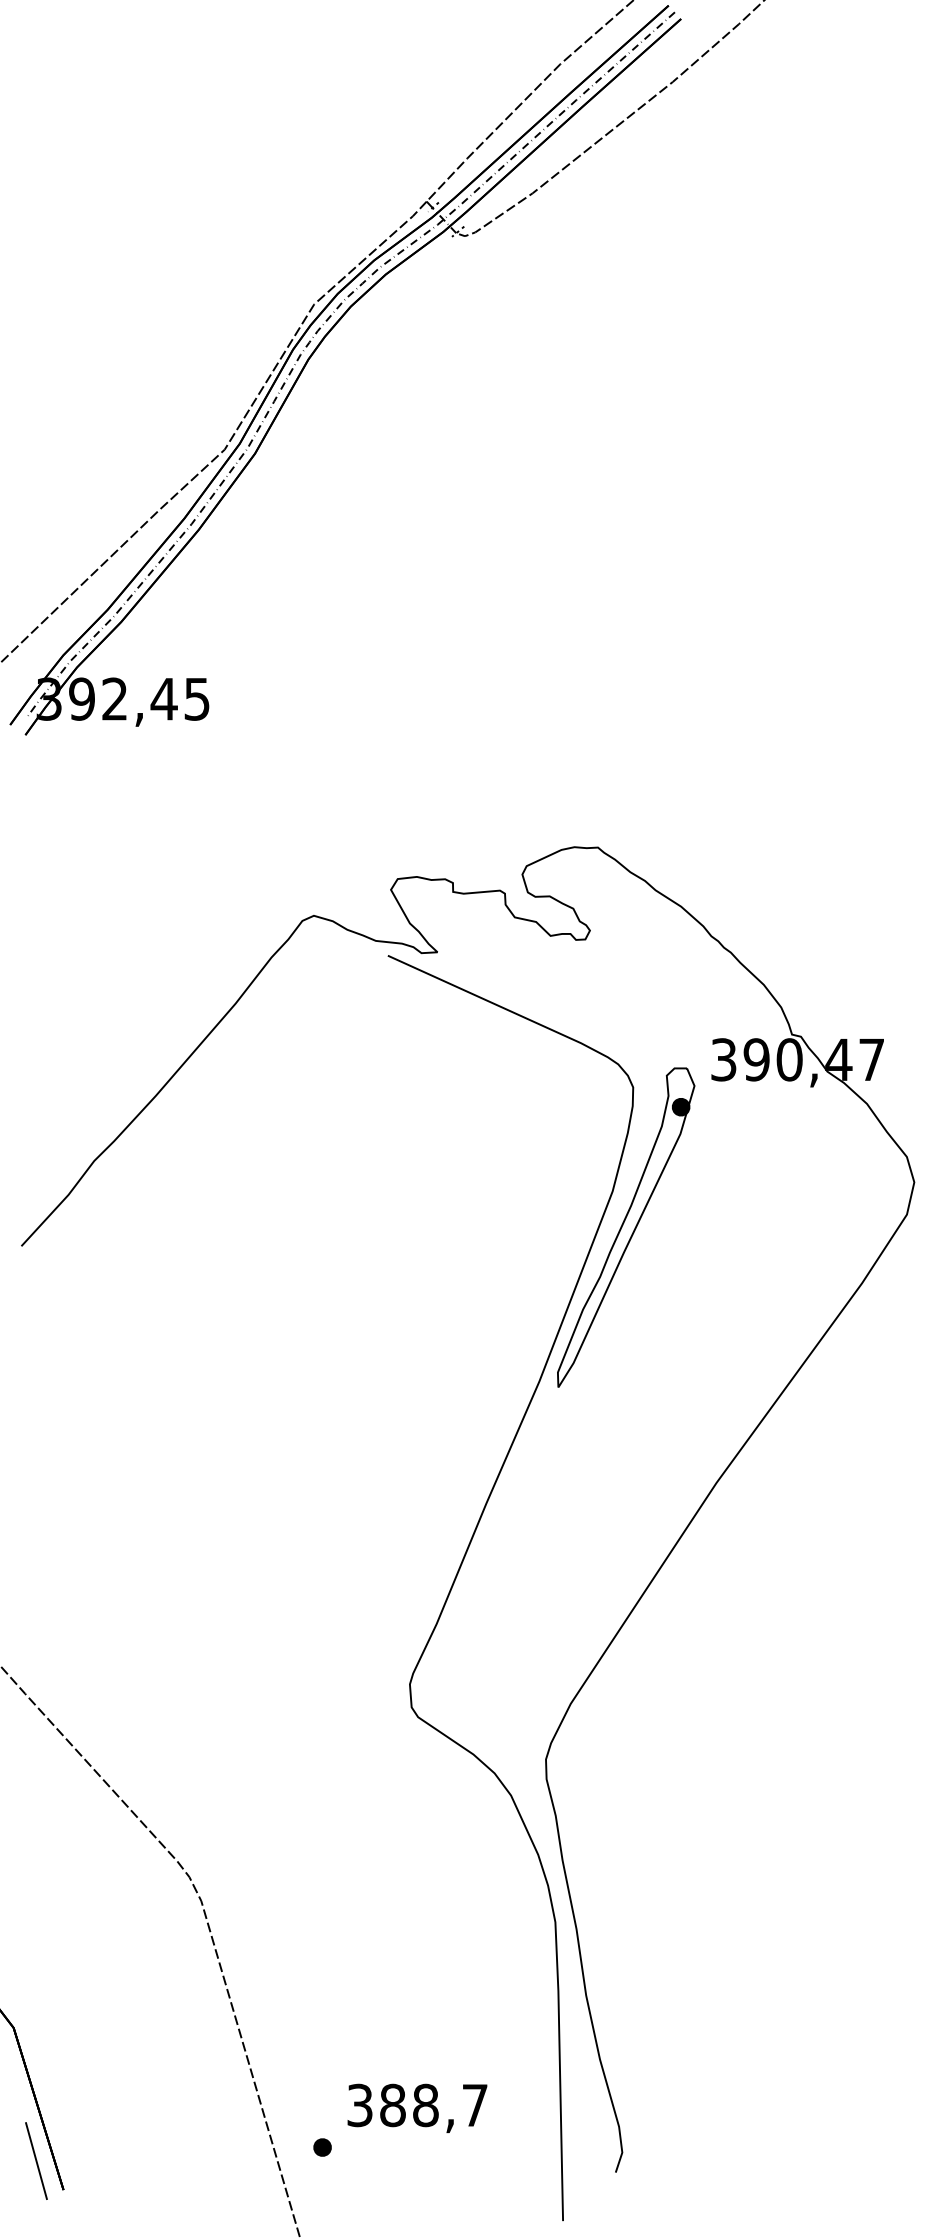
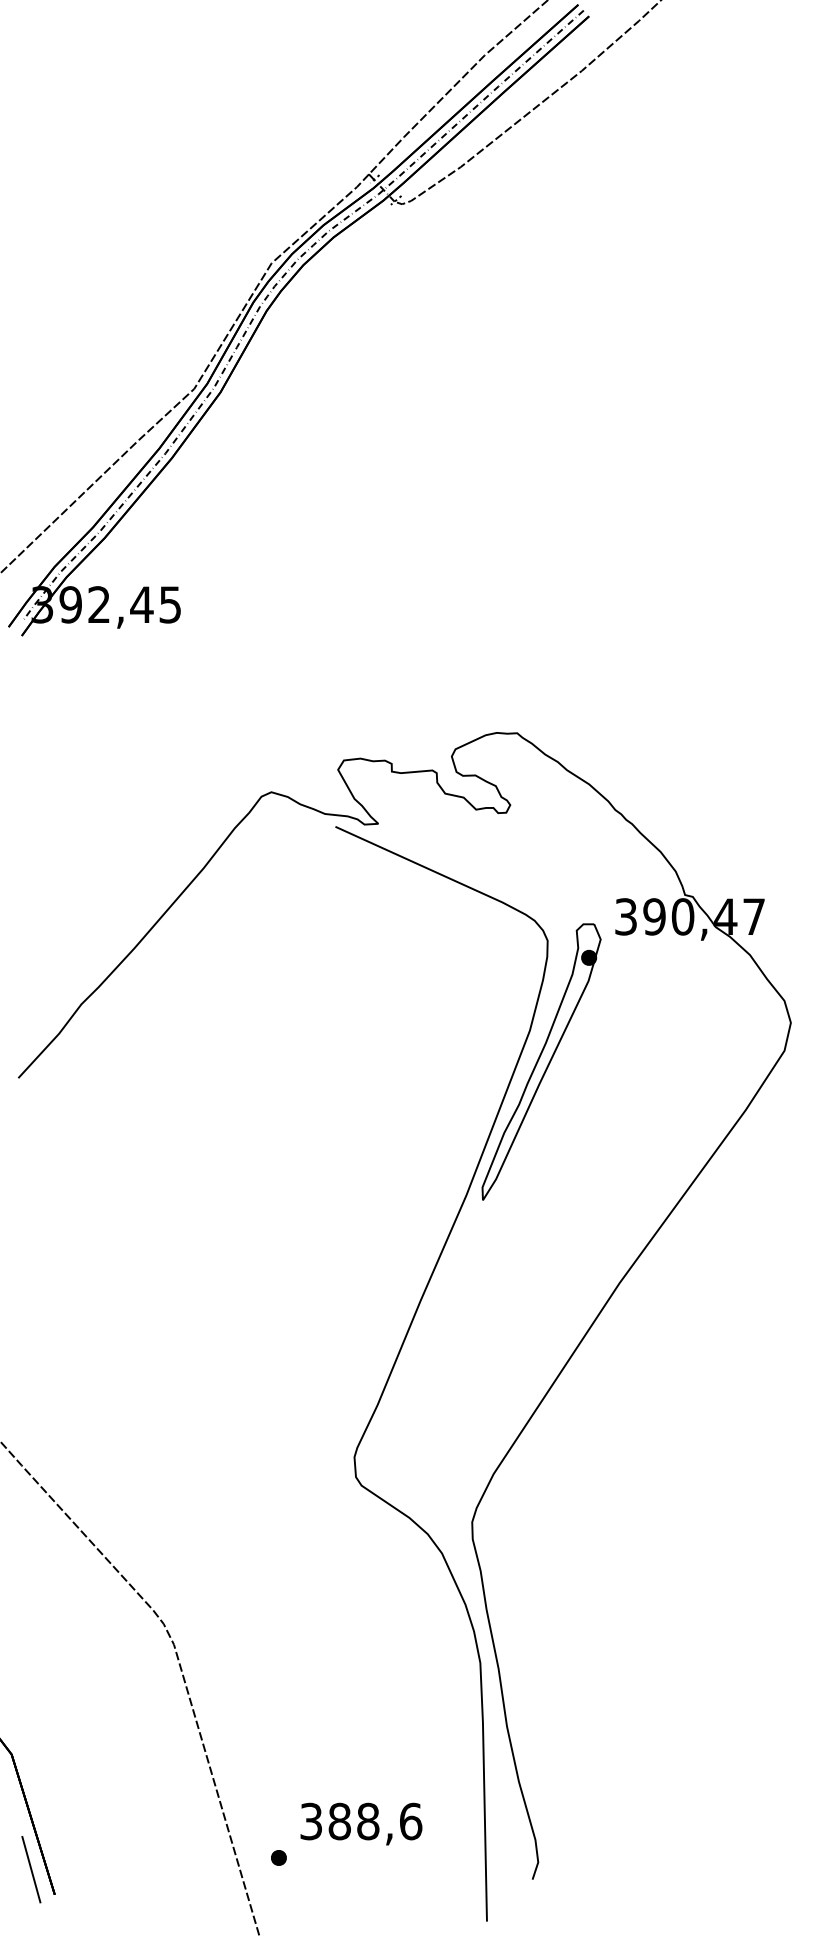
text: (475, 2105) -> (411, 1821), 388,7 -> 388,6

